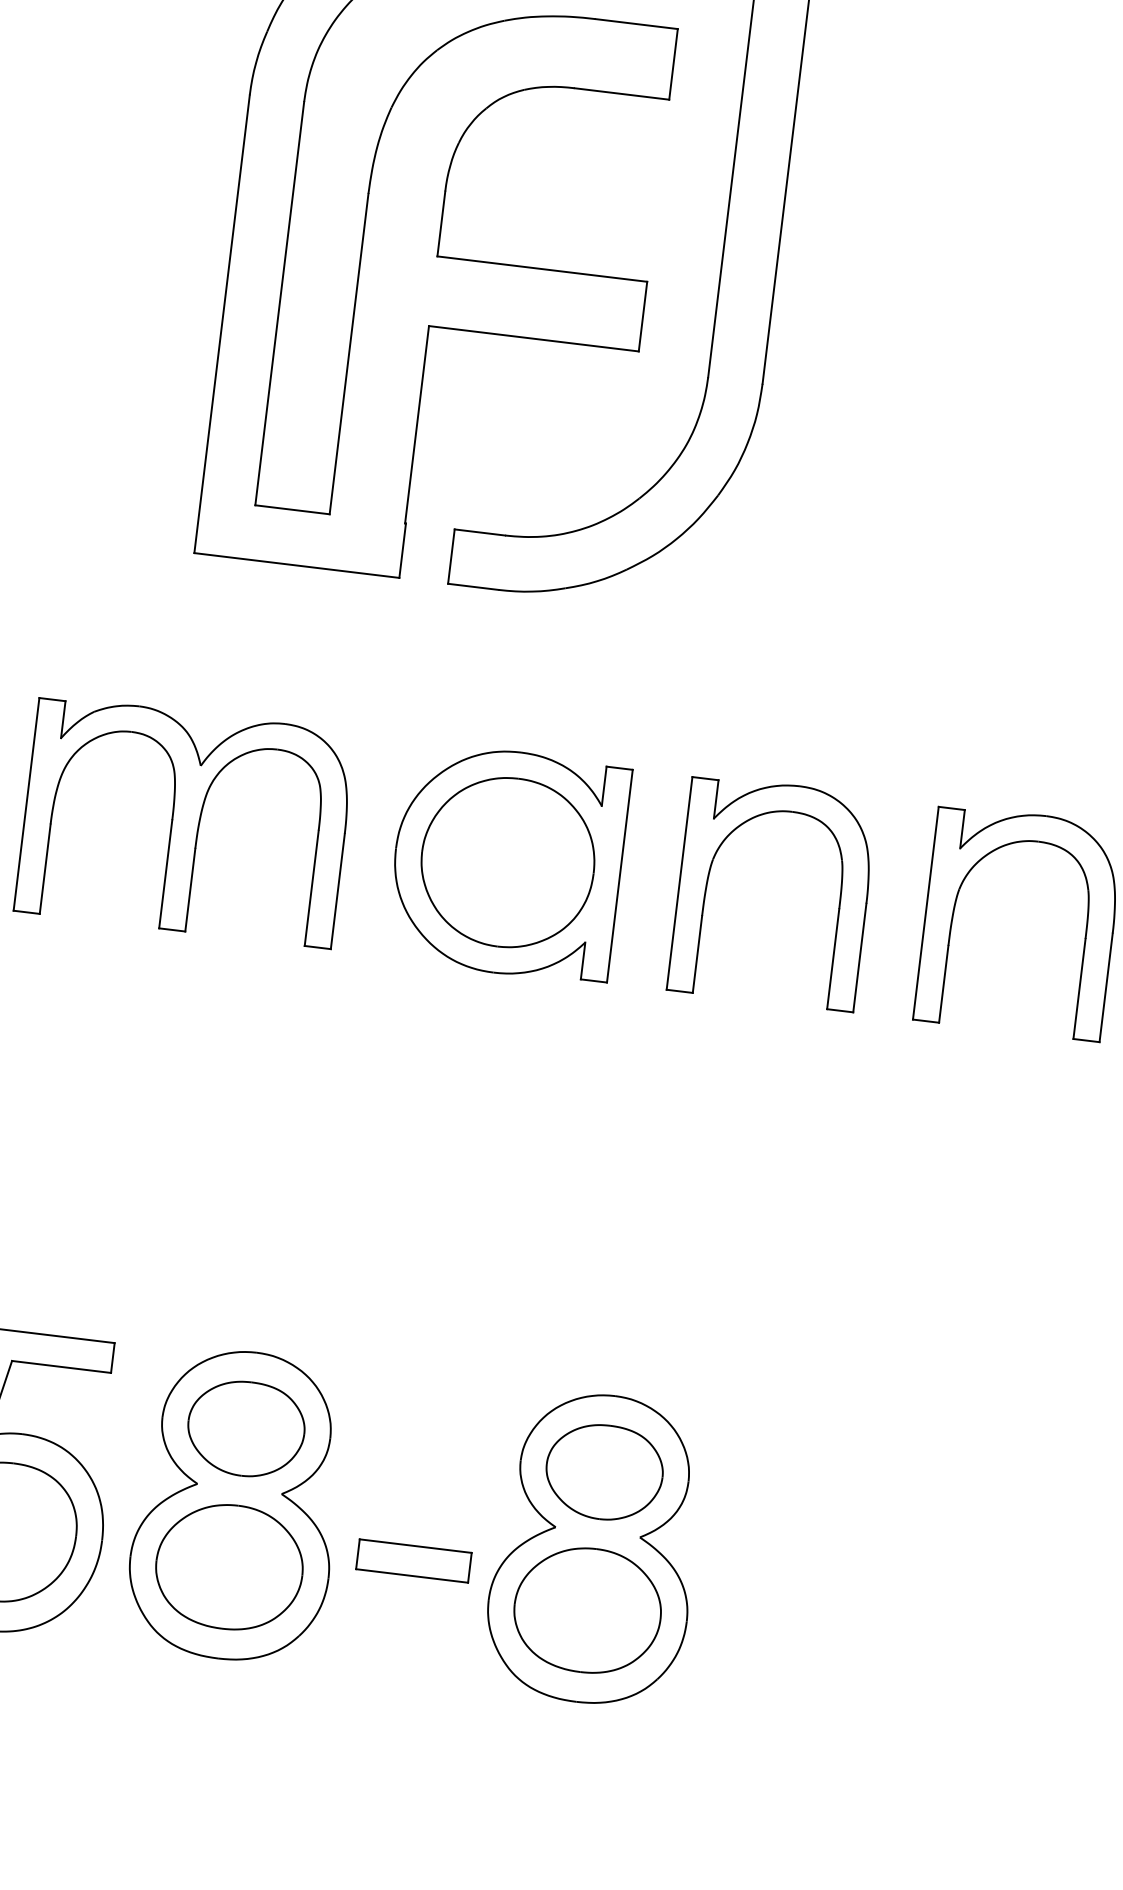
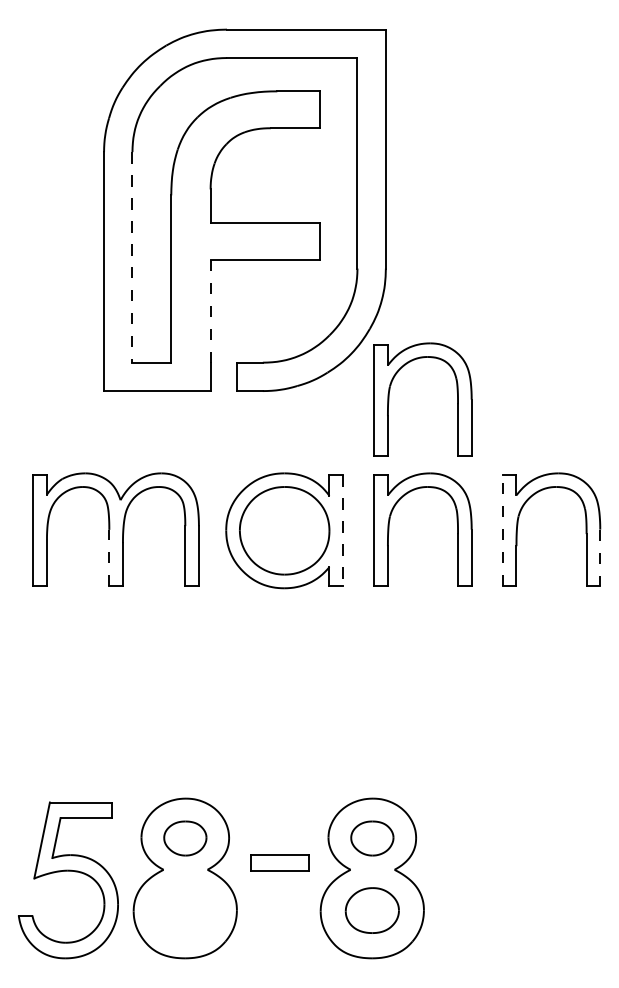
line: (279, 303) -> (132, 257), solid -> dashed
line: (416, 425) -> (210, 311), solid -> dashed
part: (739, 635) -> (389, 399), added
line: (166, 873) -> (109, 557), solid -> dashed
line: (620, 875) -> (343, 530), solid -> dashed
line: (925, 912) -> (502, 530), solid -> dashed
line: (1106, 988) -> (600, 558), solid -> dashed
part: (246, 1429) -> (185, 838), size x0.7
part: (604, 1472) -> (372, 838), size x0.7
part: (413, 1559) -> (279, 862), moved
part: (229, 1566) -> (185, 910), removed
part: (588, 1610) -> (372, 910), size x0.7

